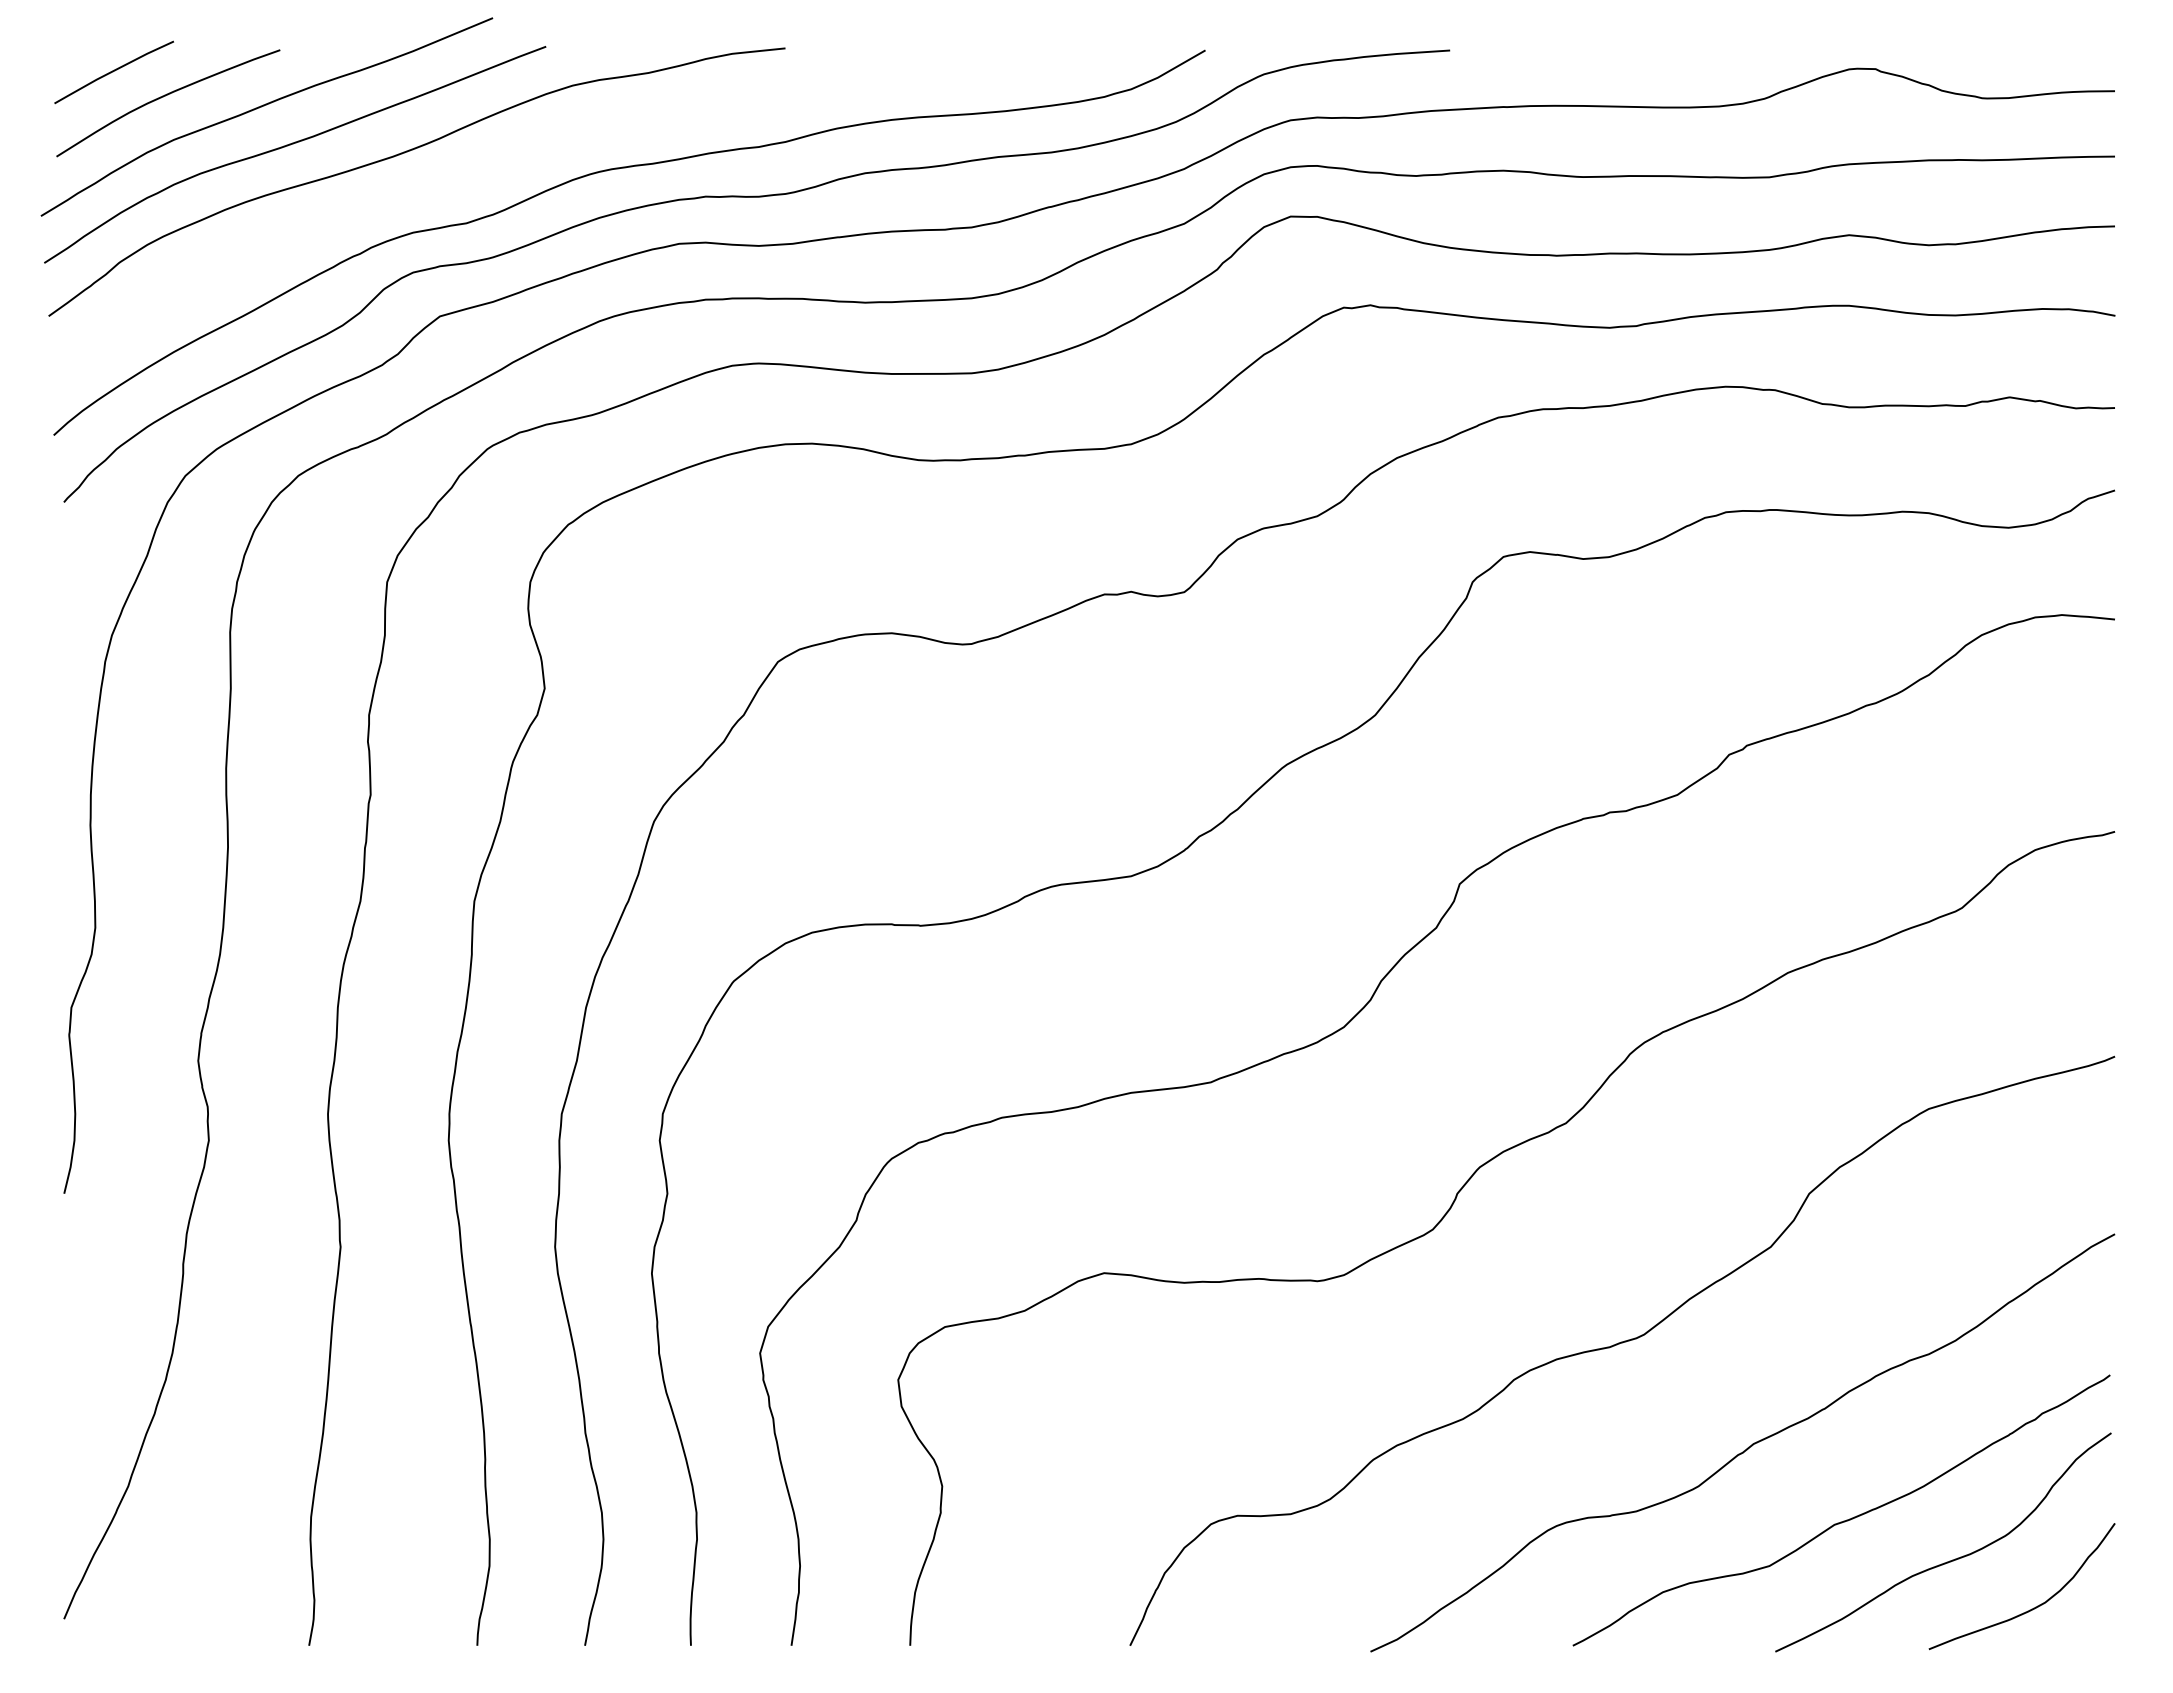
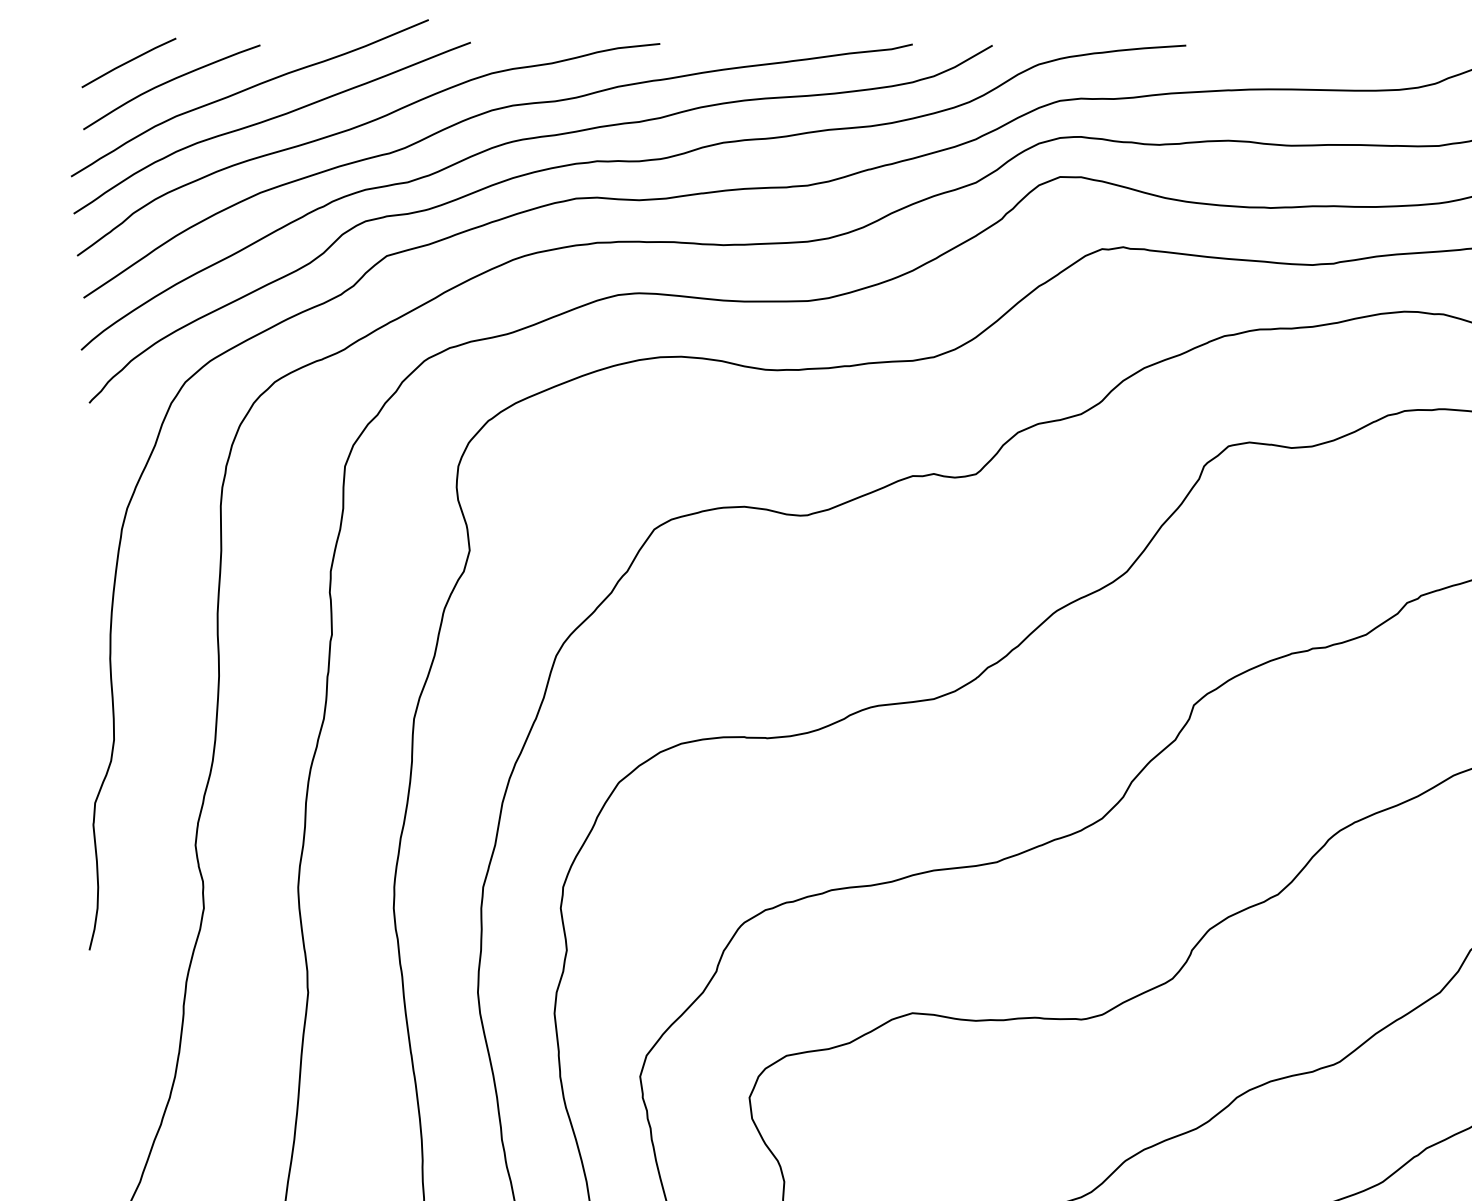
curve: (556, 139) -> (479, 116), added

